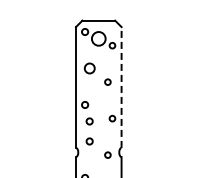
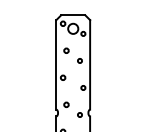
circle: (89, 68) -> (66, 50), size x0.62
line: (121, 87) -> (90, 64), dashed -> solid
circle: (89, 121) -> (66, 90), removed

